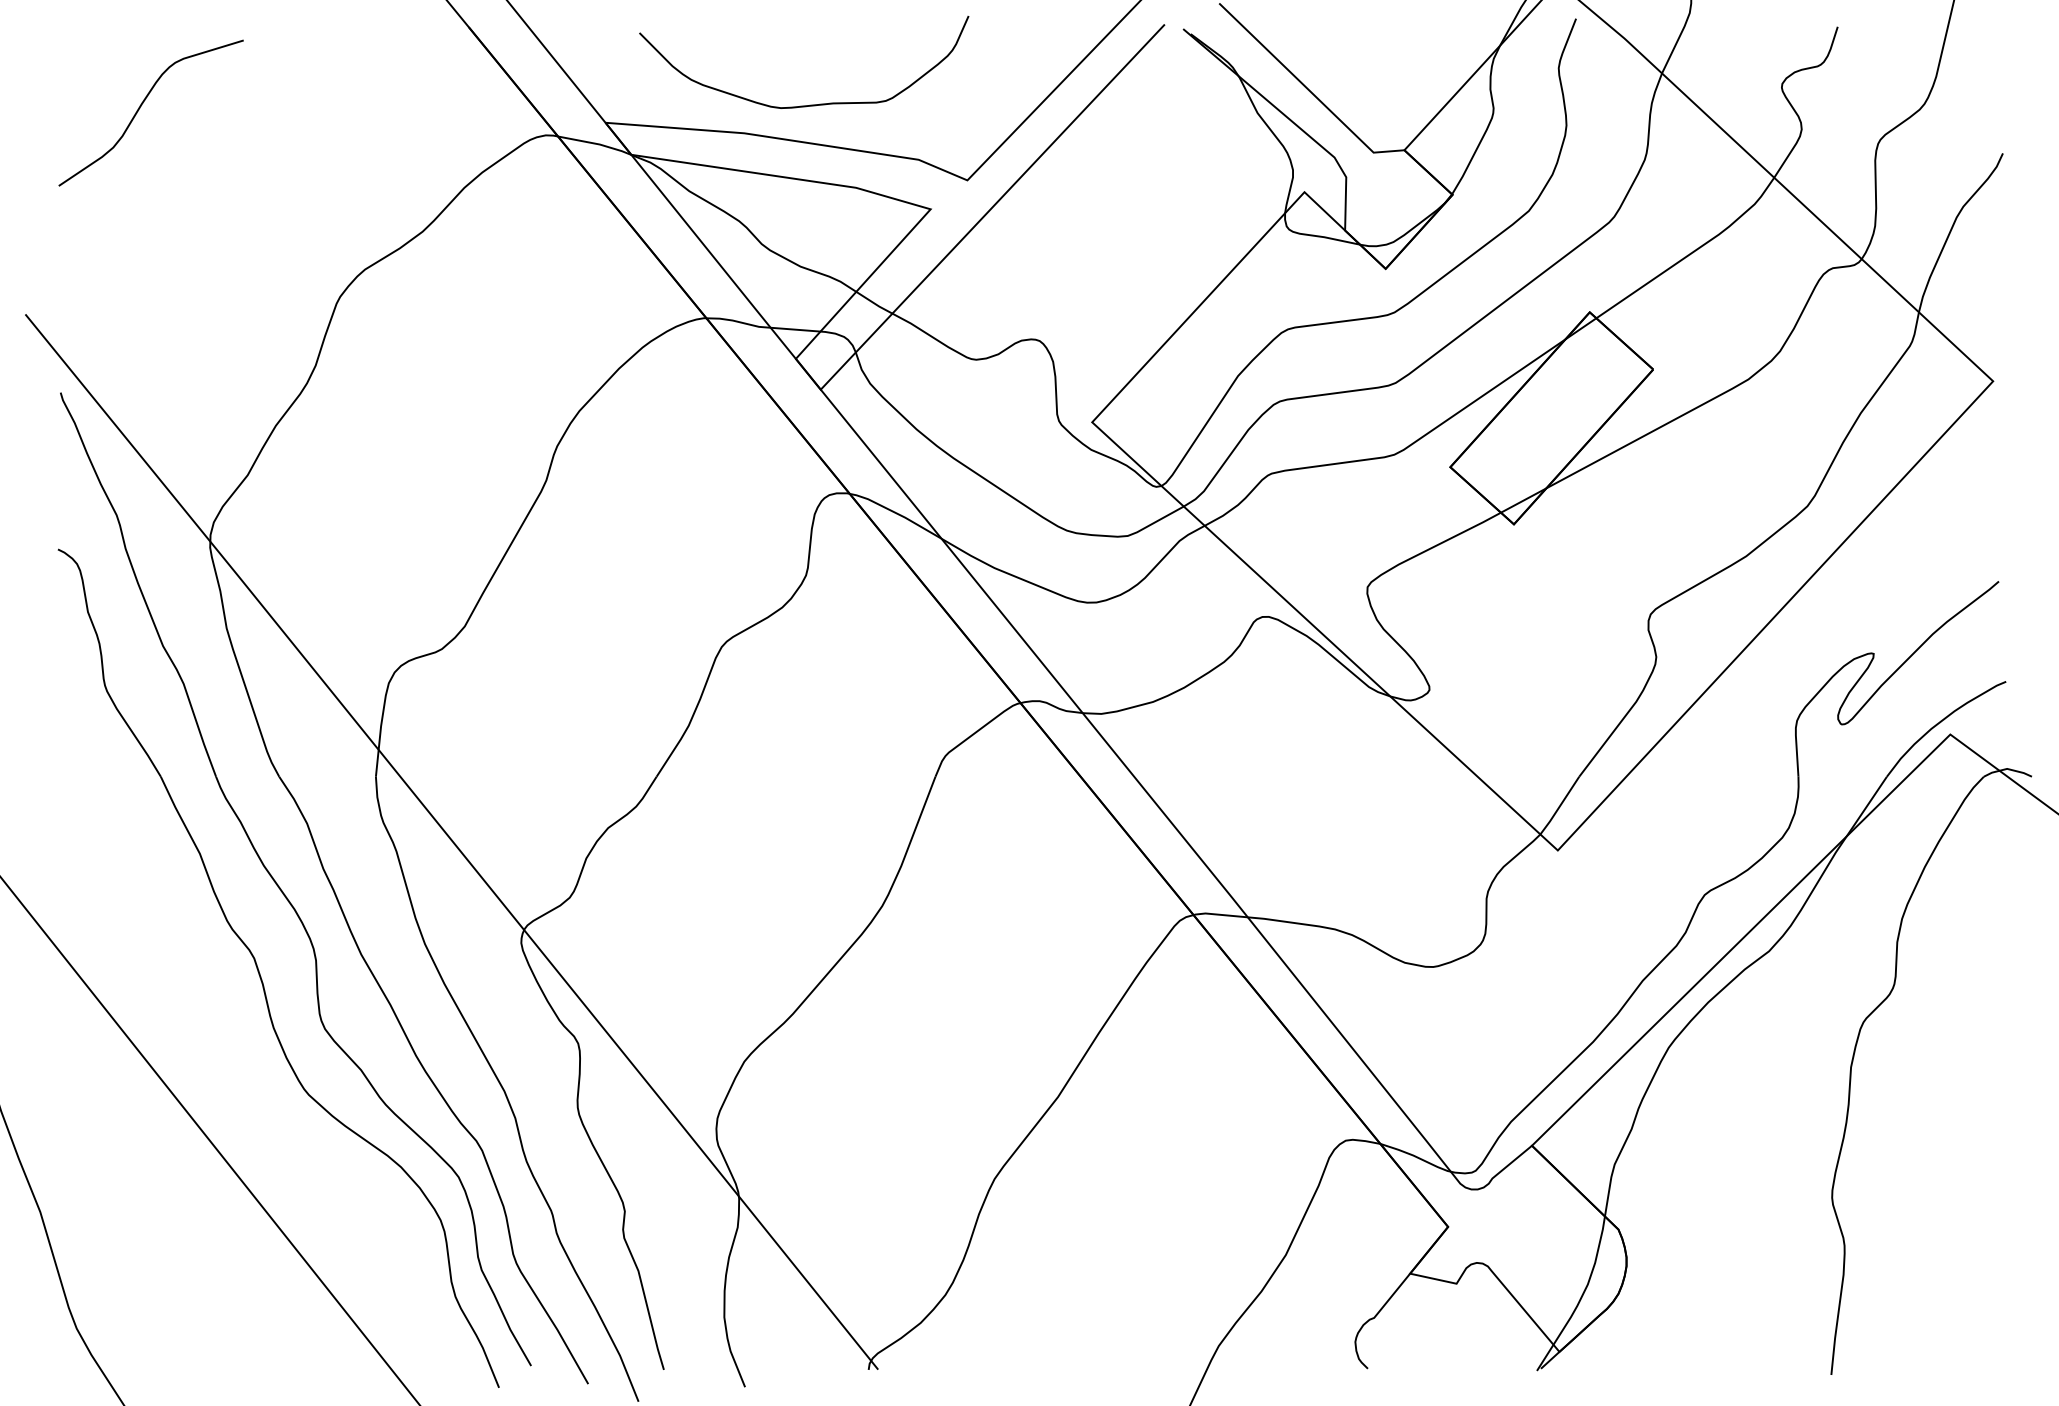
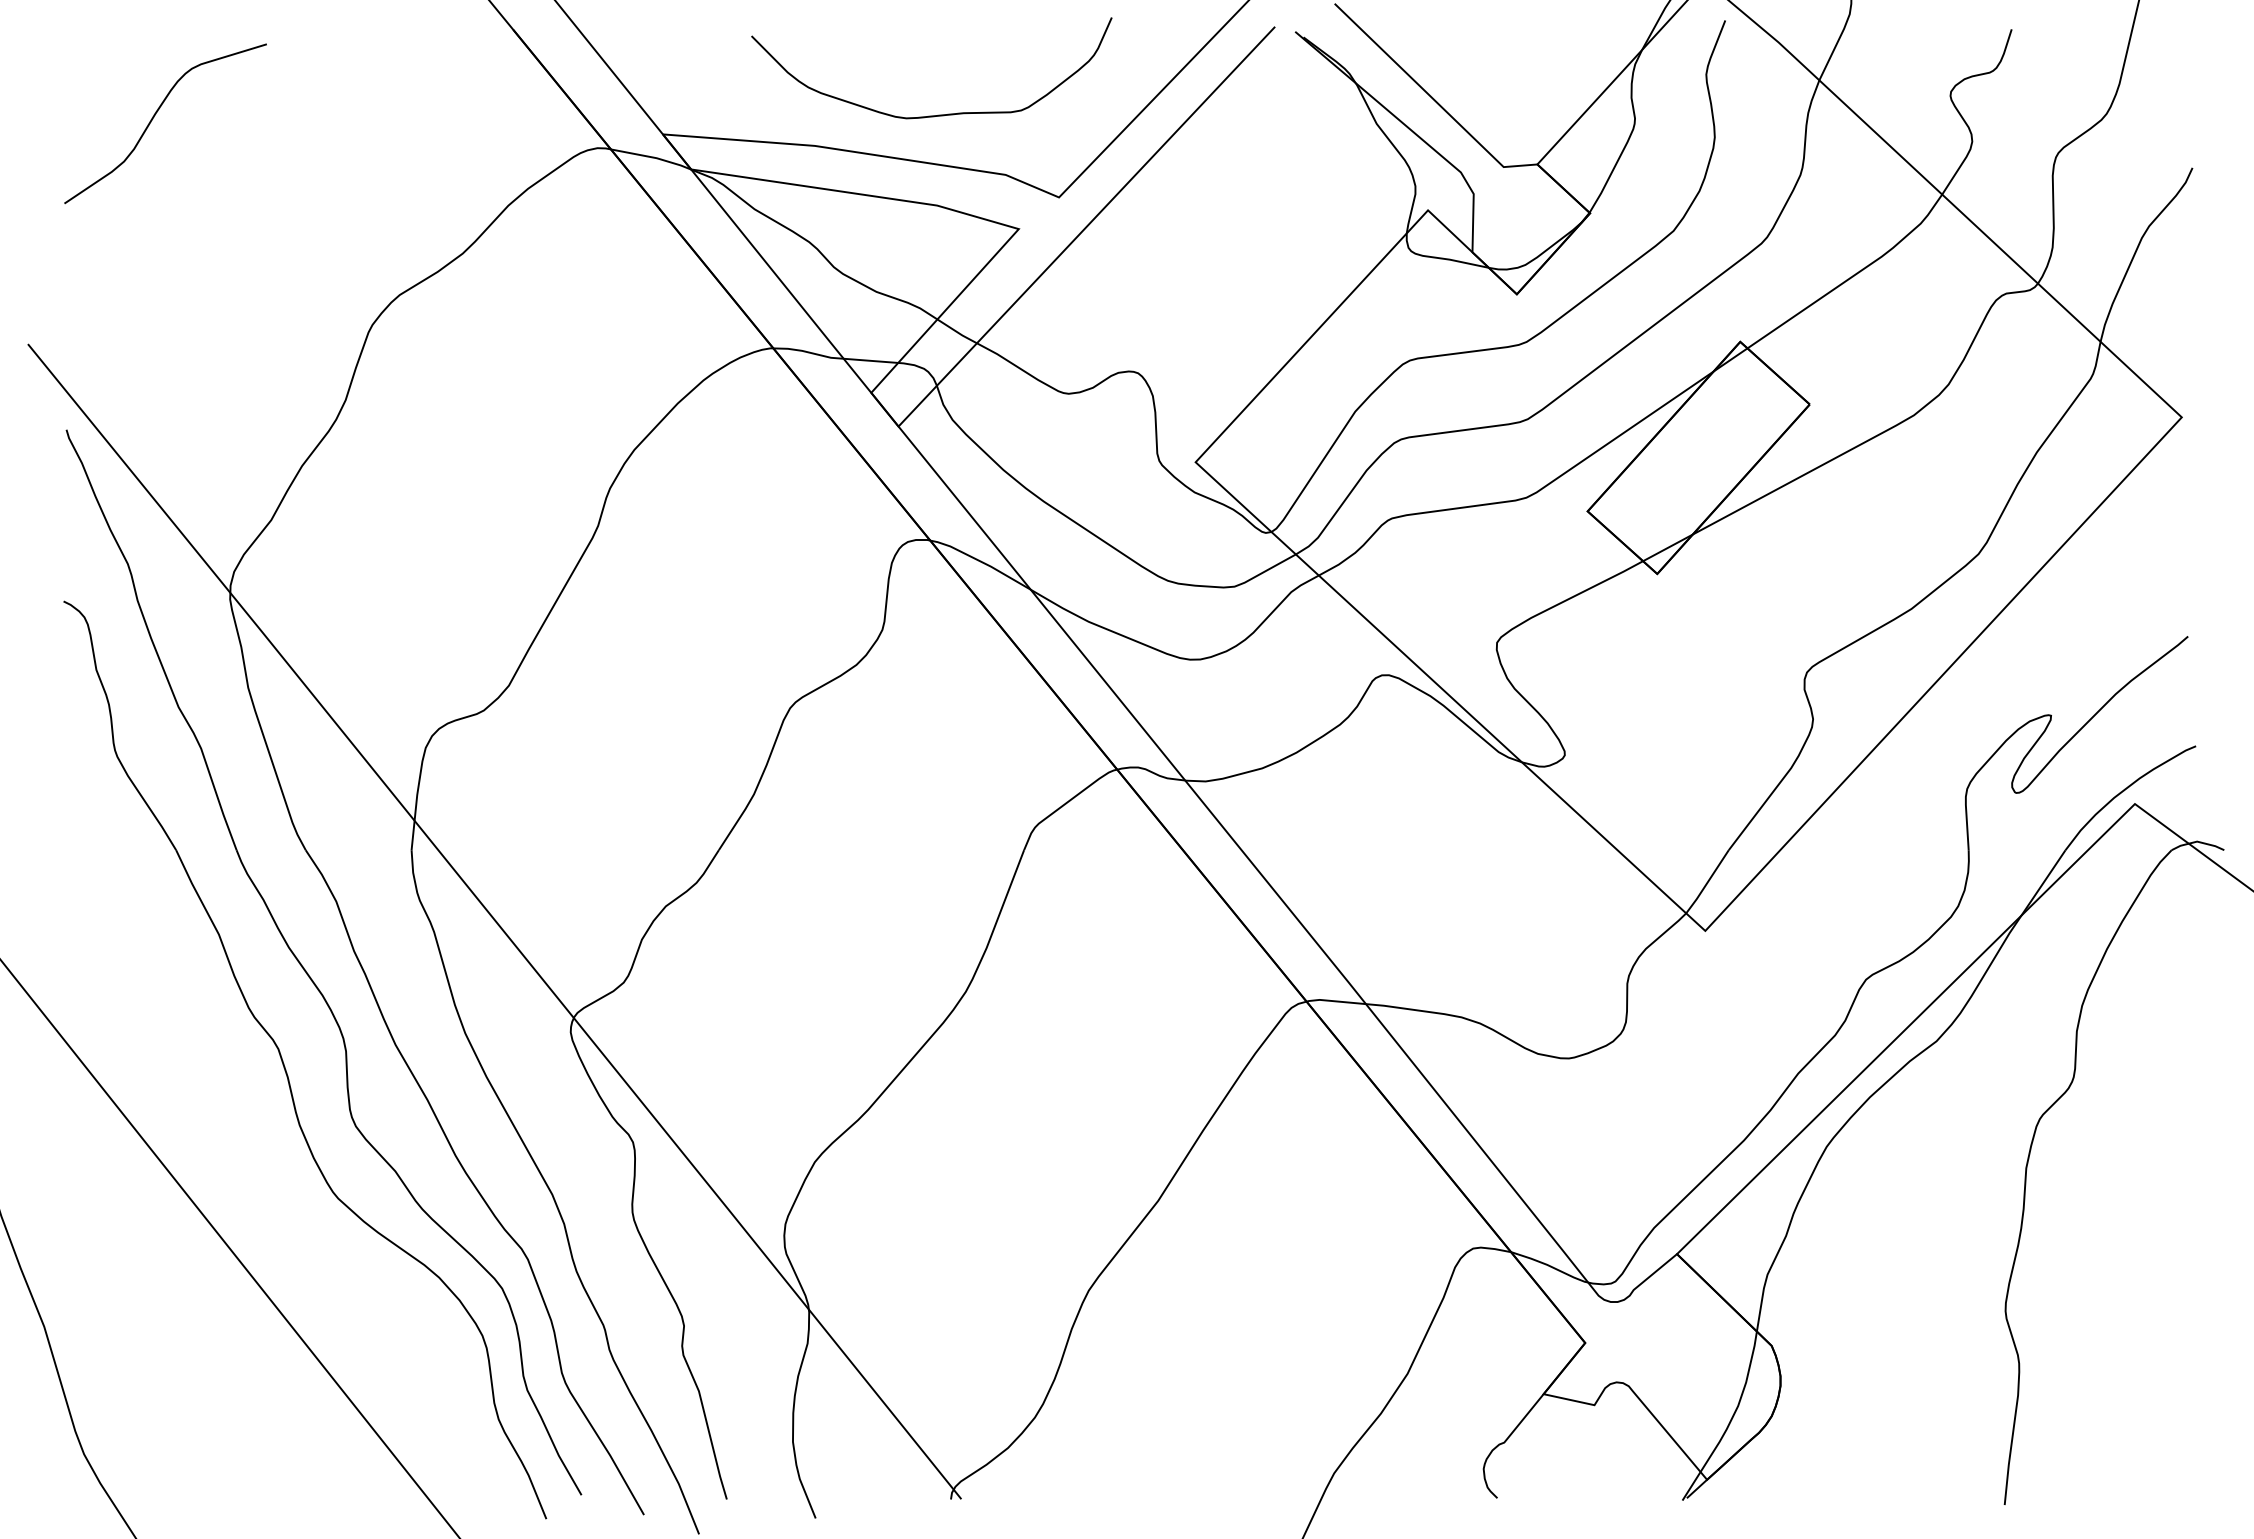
curve: (810, 104) -> (938, 114), moved

